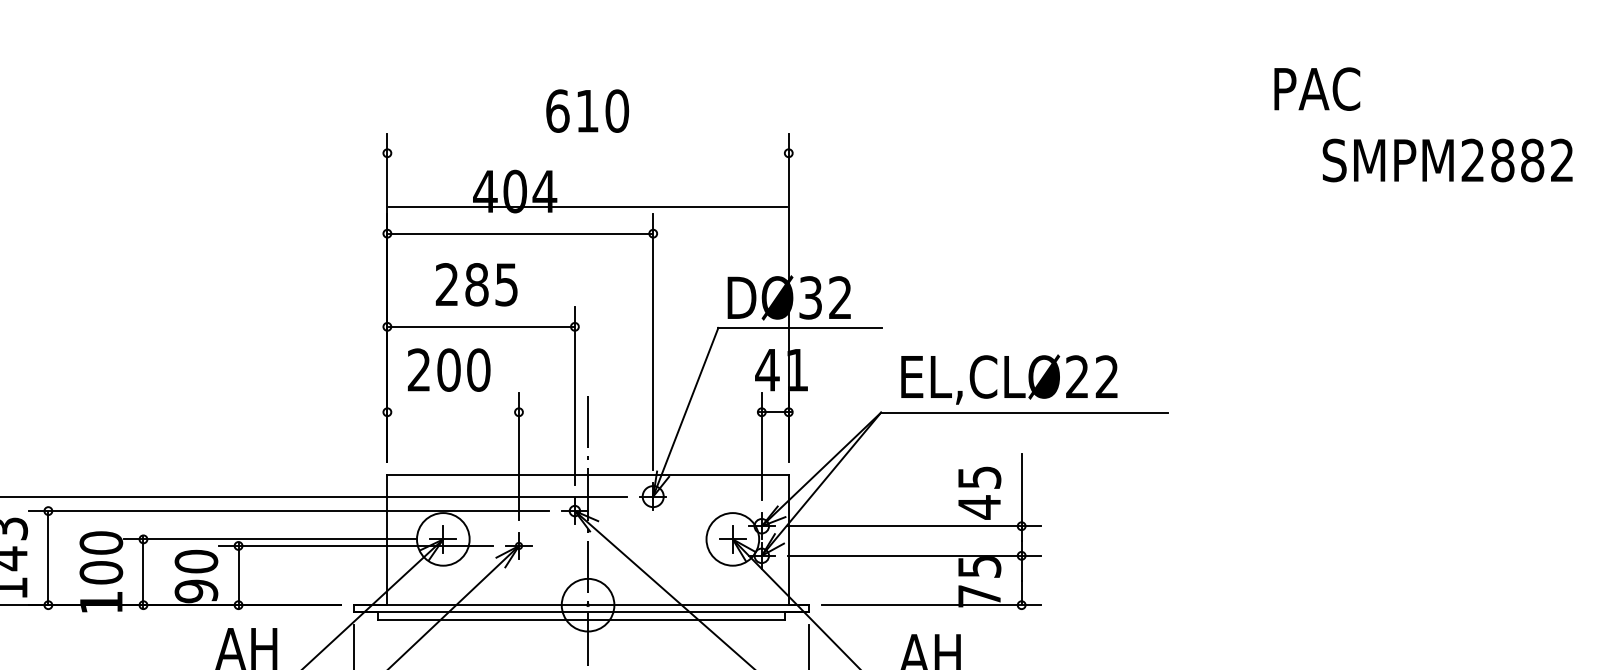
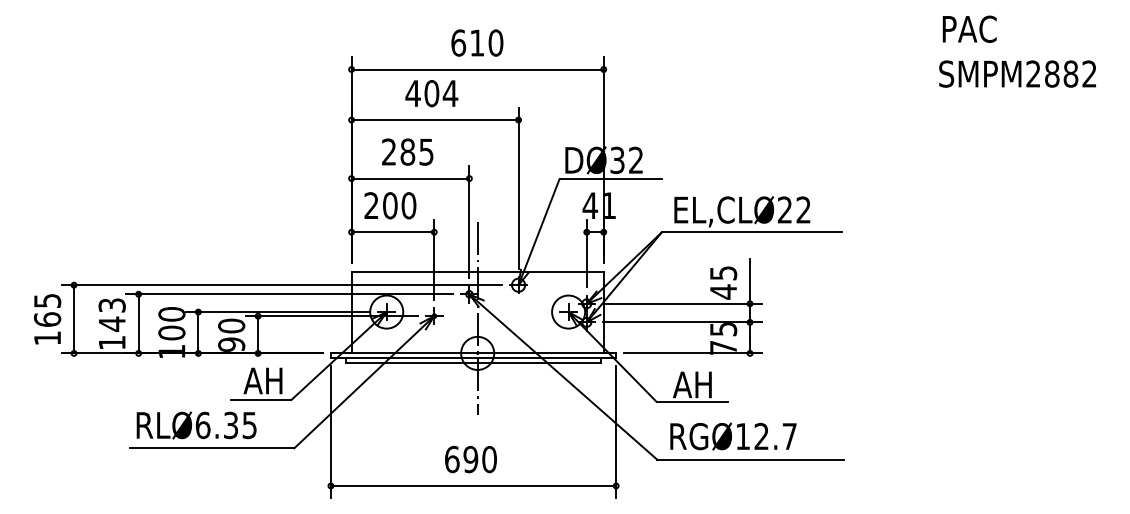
text: (1316, 87) -> (969, 28), moved
line: (587, 207) -> (477, 69), moved
line: (452, 412) -> (392, 232), added

